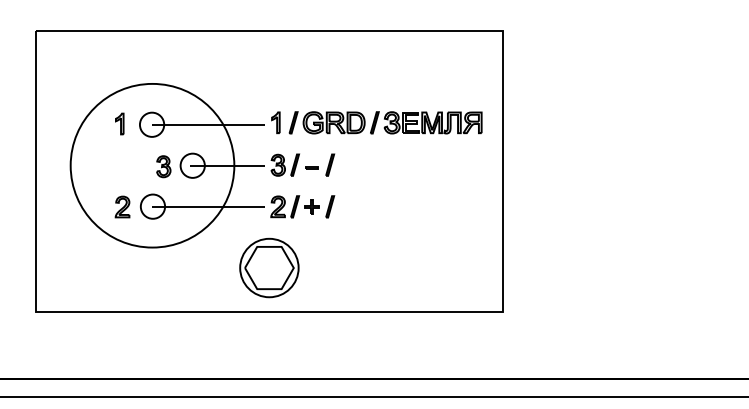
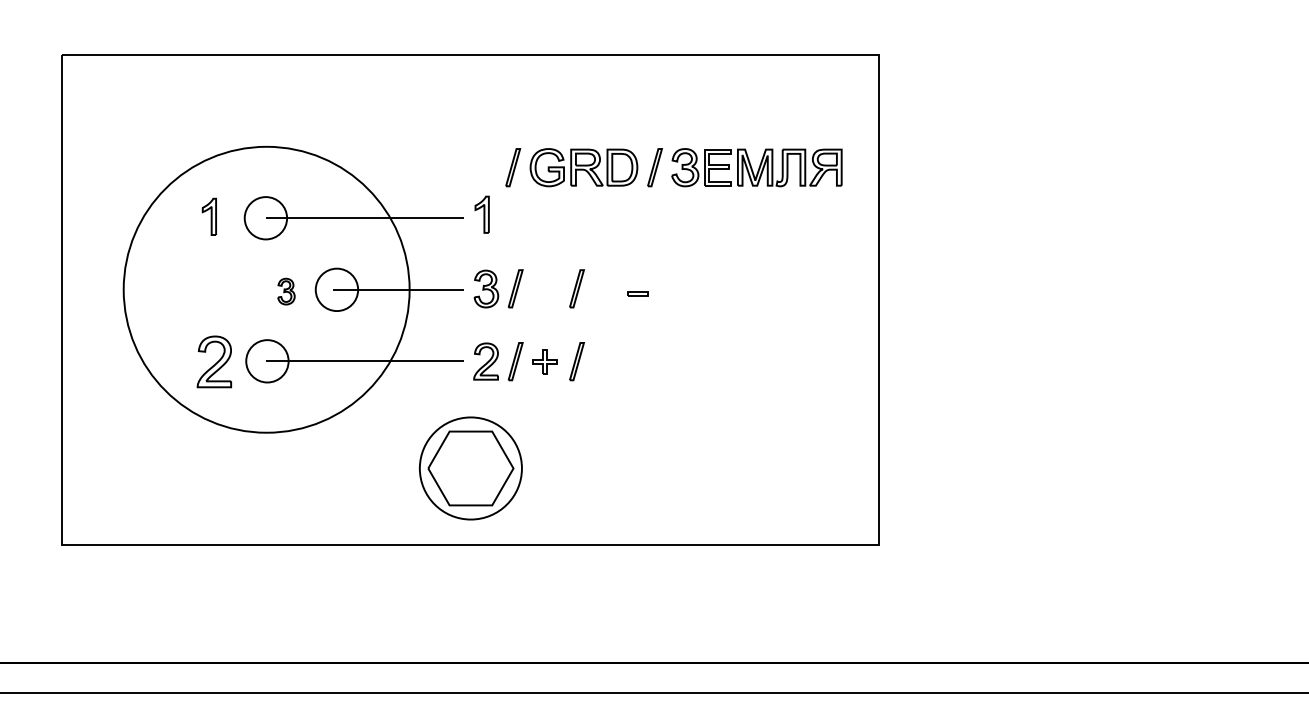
part: (385, 122) -> (673, 167), moved
part: (163, 166) -> (285, 291), size x0.7
part: (311, 167) -> (637, 292), moved
part: (122, 206) -> (214, 360), size x1.4

